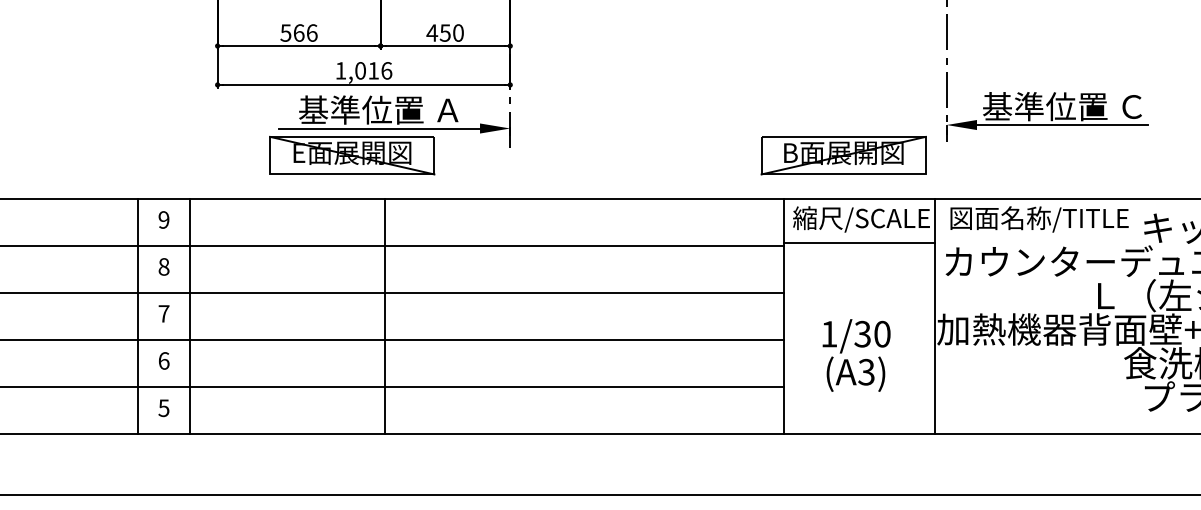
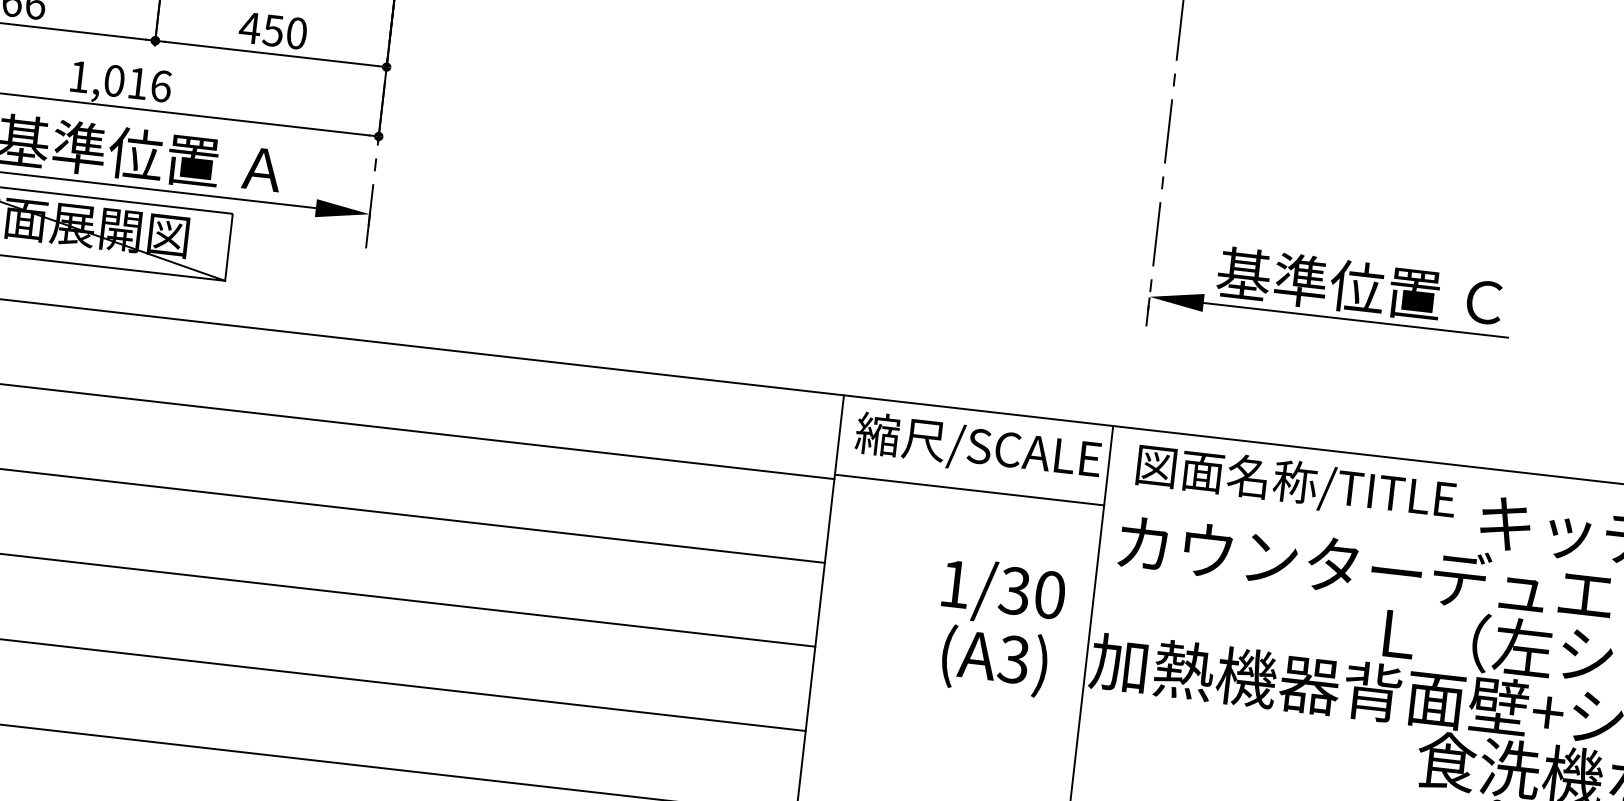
part: (843, 155) -> (959, 330), removed
line: (384, 316) -> (107, 524), removed
text: (856, 355) -> (999, 627), moved

